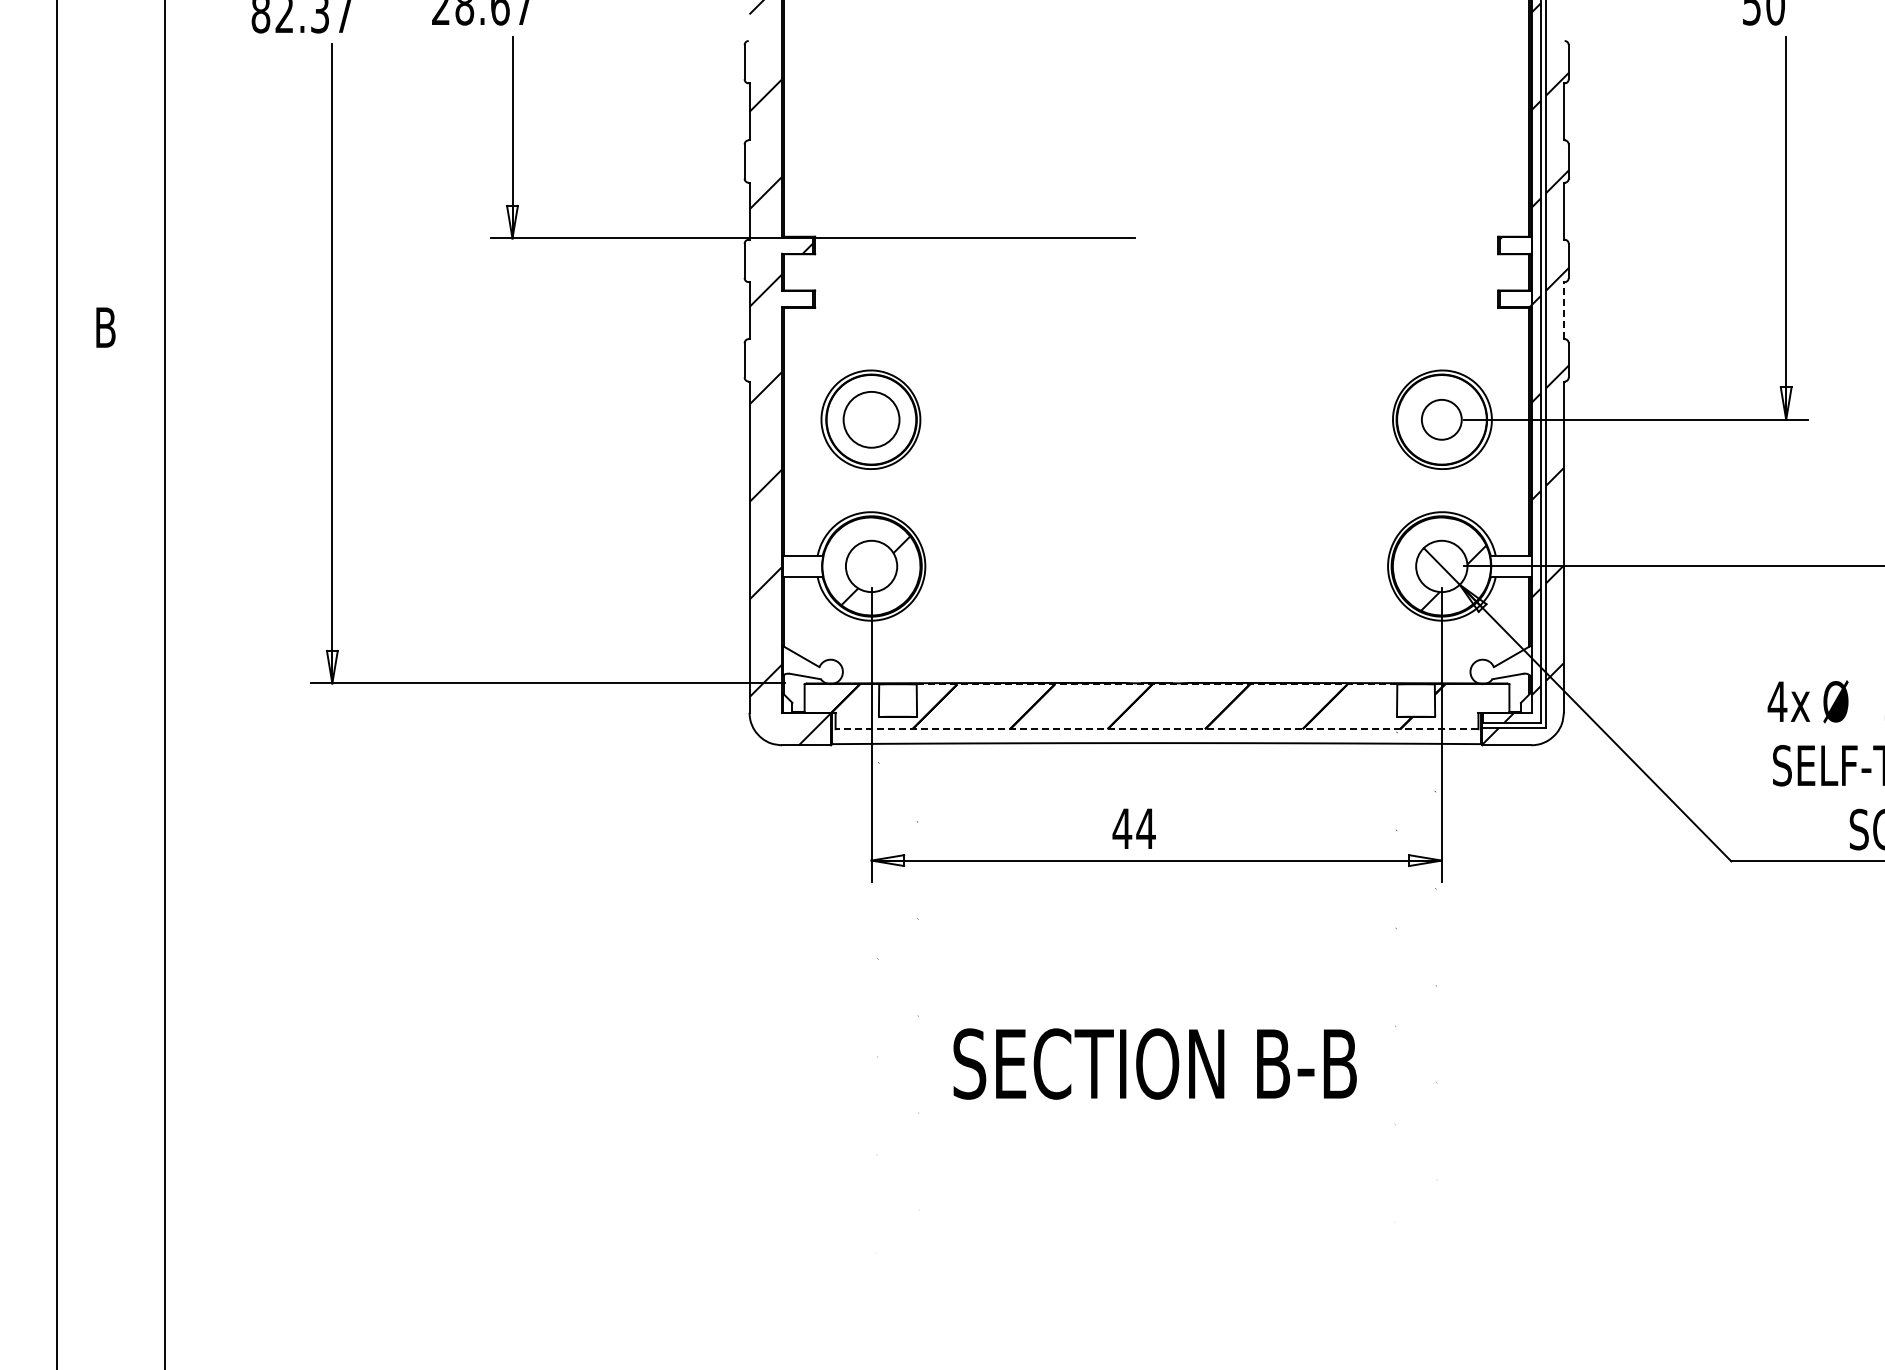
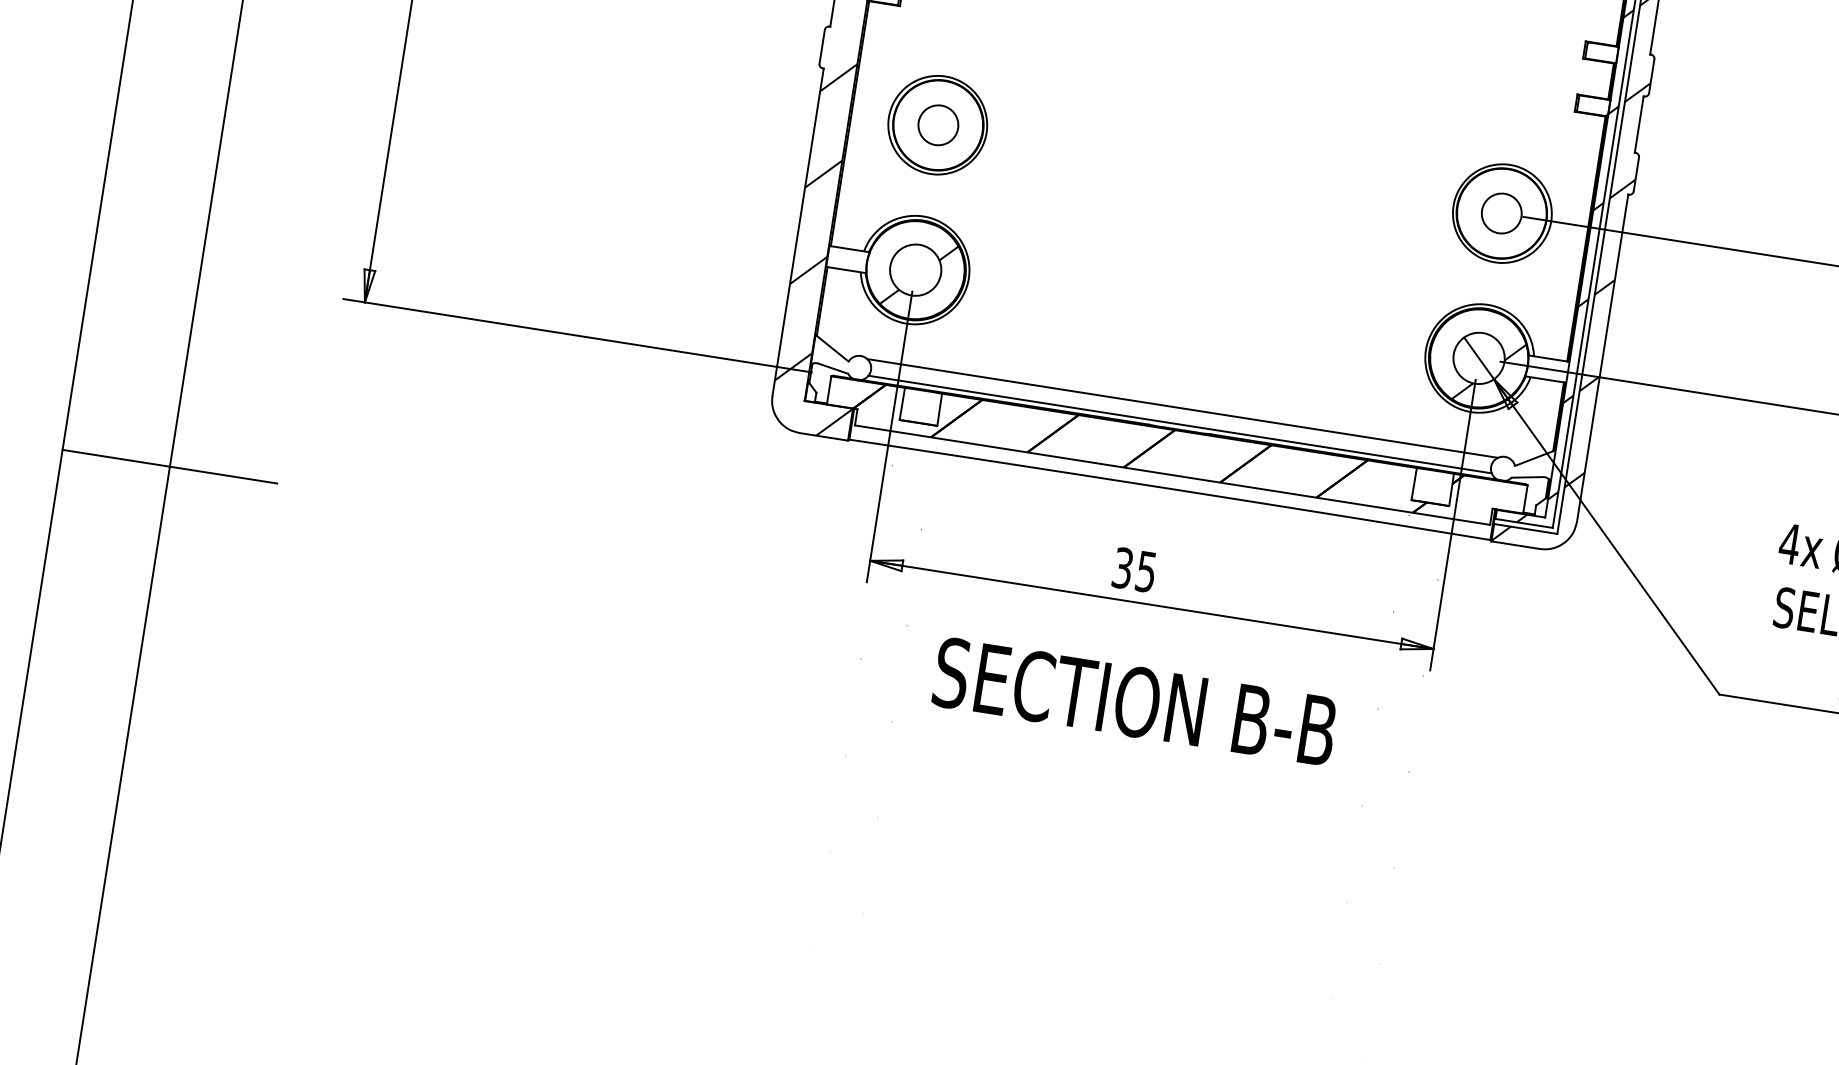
line: (1563, 310) -> (1638, 124), dashed -> solid
circle: (871, 419) -> (938, 124), size x0.71
line: (1156, 661) -> (1182, 408), added
line: (1156, 678) -> (1179, 424), added
line: (1156, 684) -> (1178, 430), dashed -> solid
line: (1156, 729) -> (1171, 475), dashed -> solid
text: (1133, 828) -> (1133, 569), 44 -> 35
line: (164, 875) -> (169, 466), added
text: (1154, 1063) -> (1134, 701), moved

